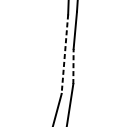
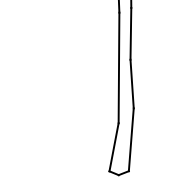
line: (65, 54) -> (119, 68), dashed -> solid
line: (73, 66) -> (132, 83), dashed -> solid

